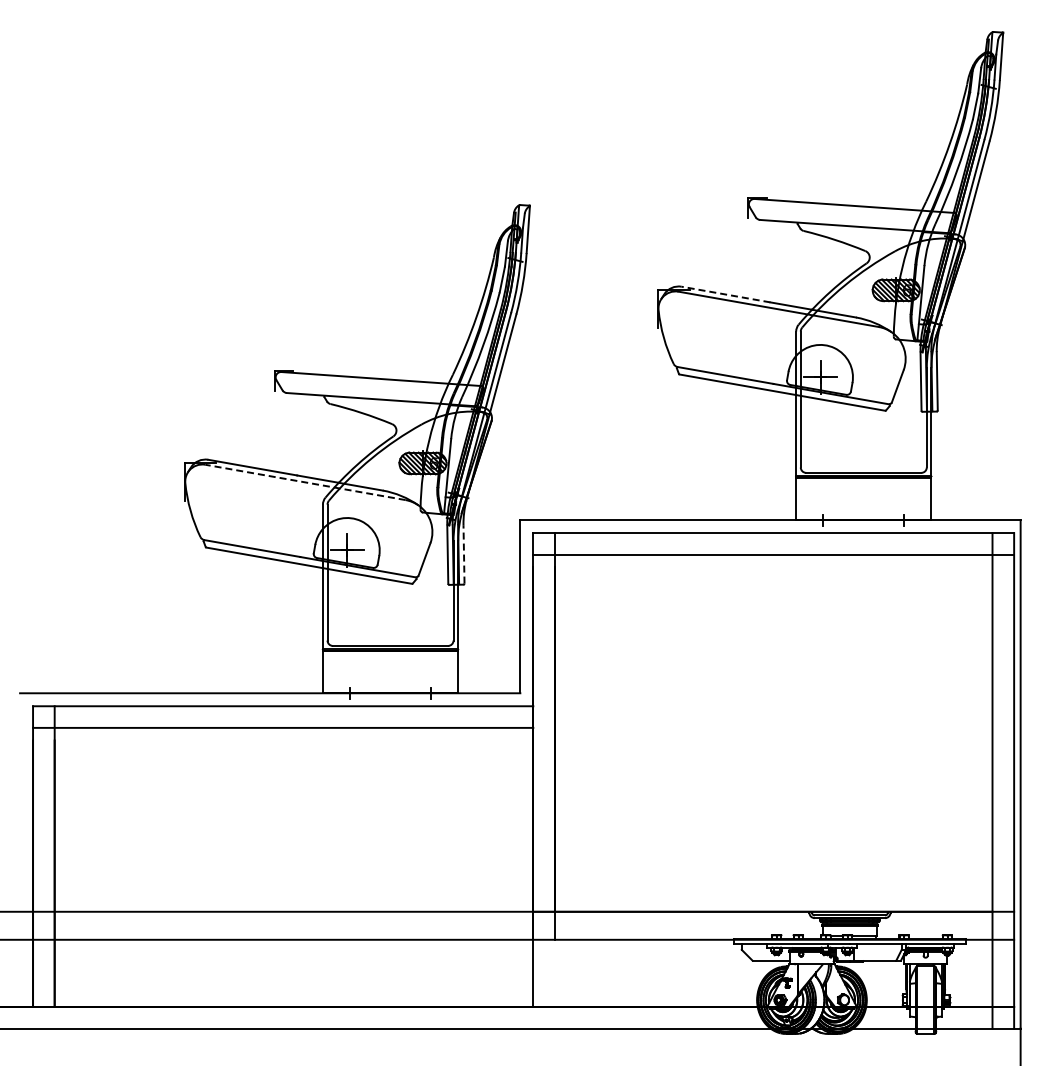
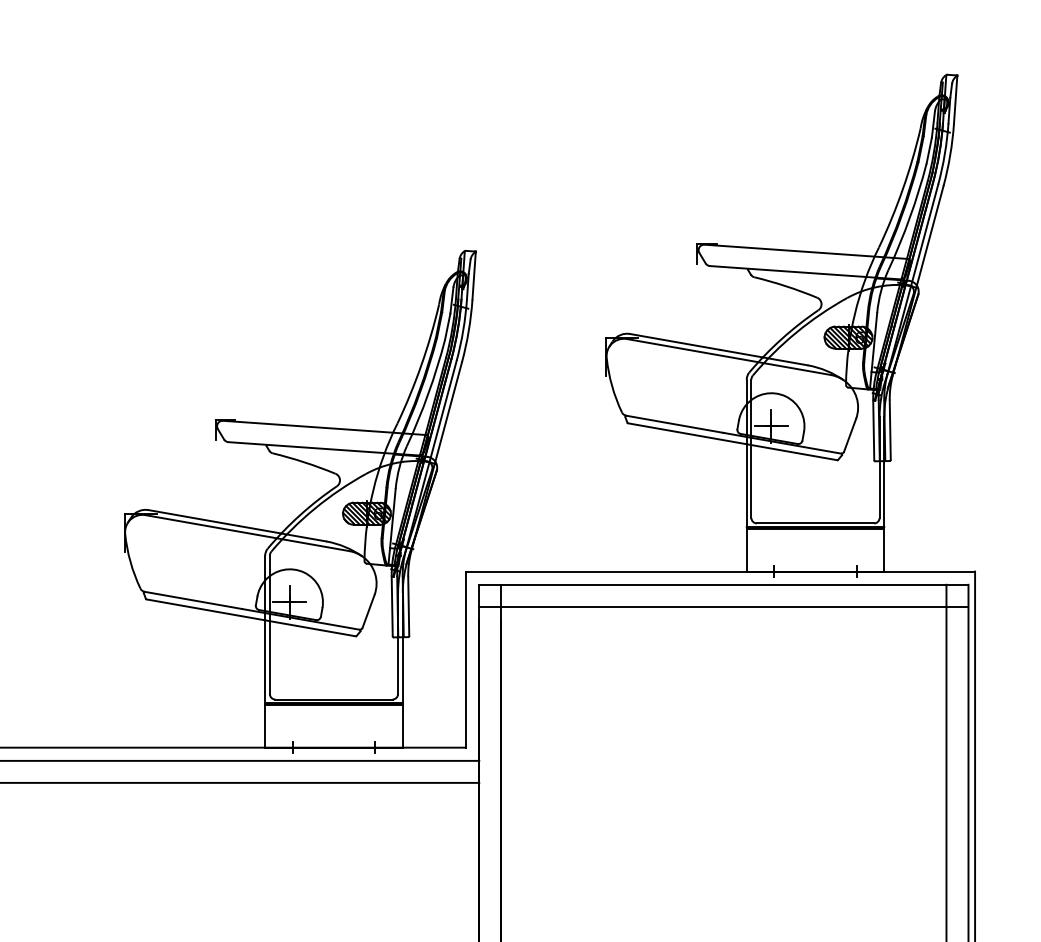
line: (725, 294) -> (674, 341), dashed -> solid
line: (305, 482) -> (247, 533), dashed -> solid
line: (464, 553) -> (409, 605), dashed -> solid

